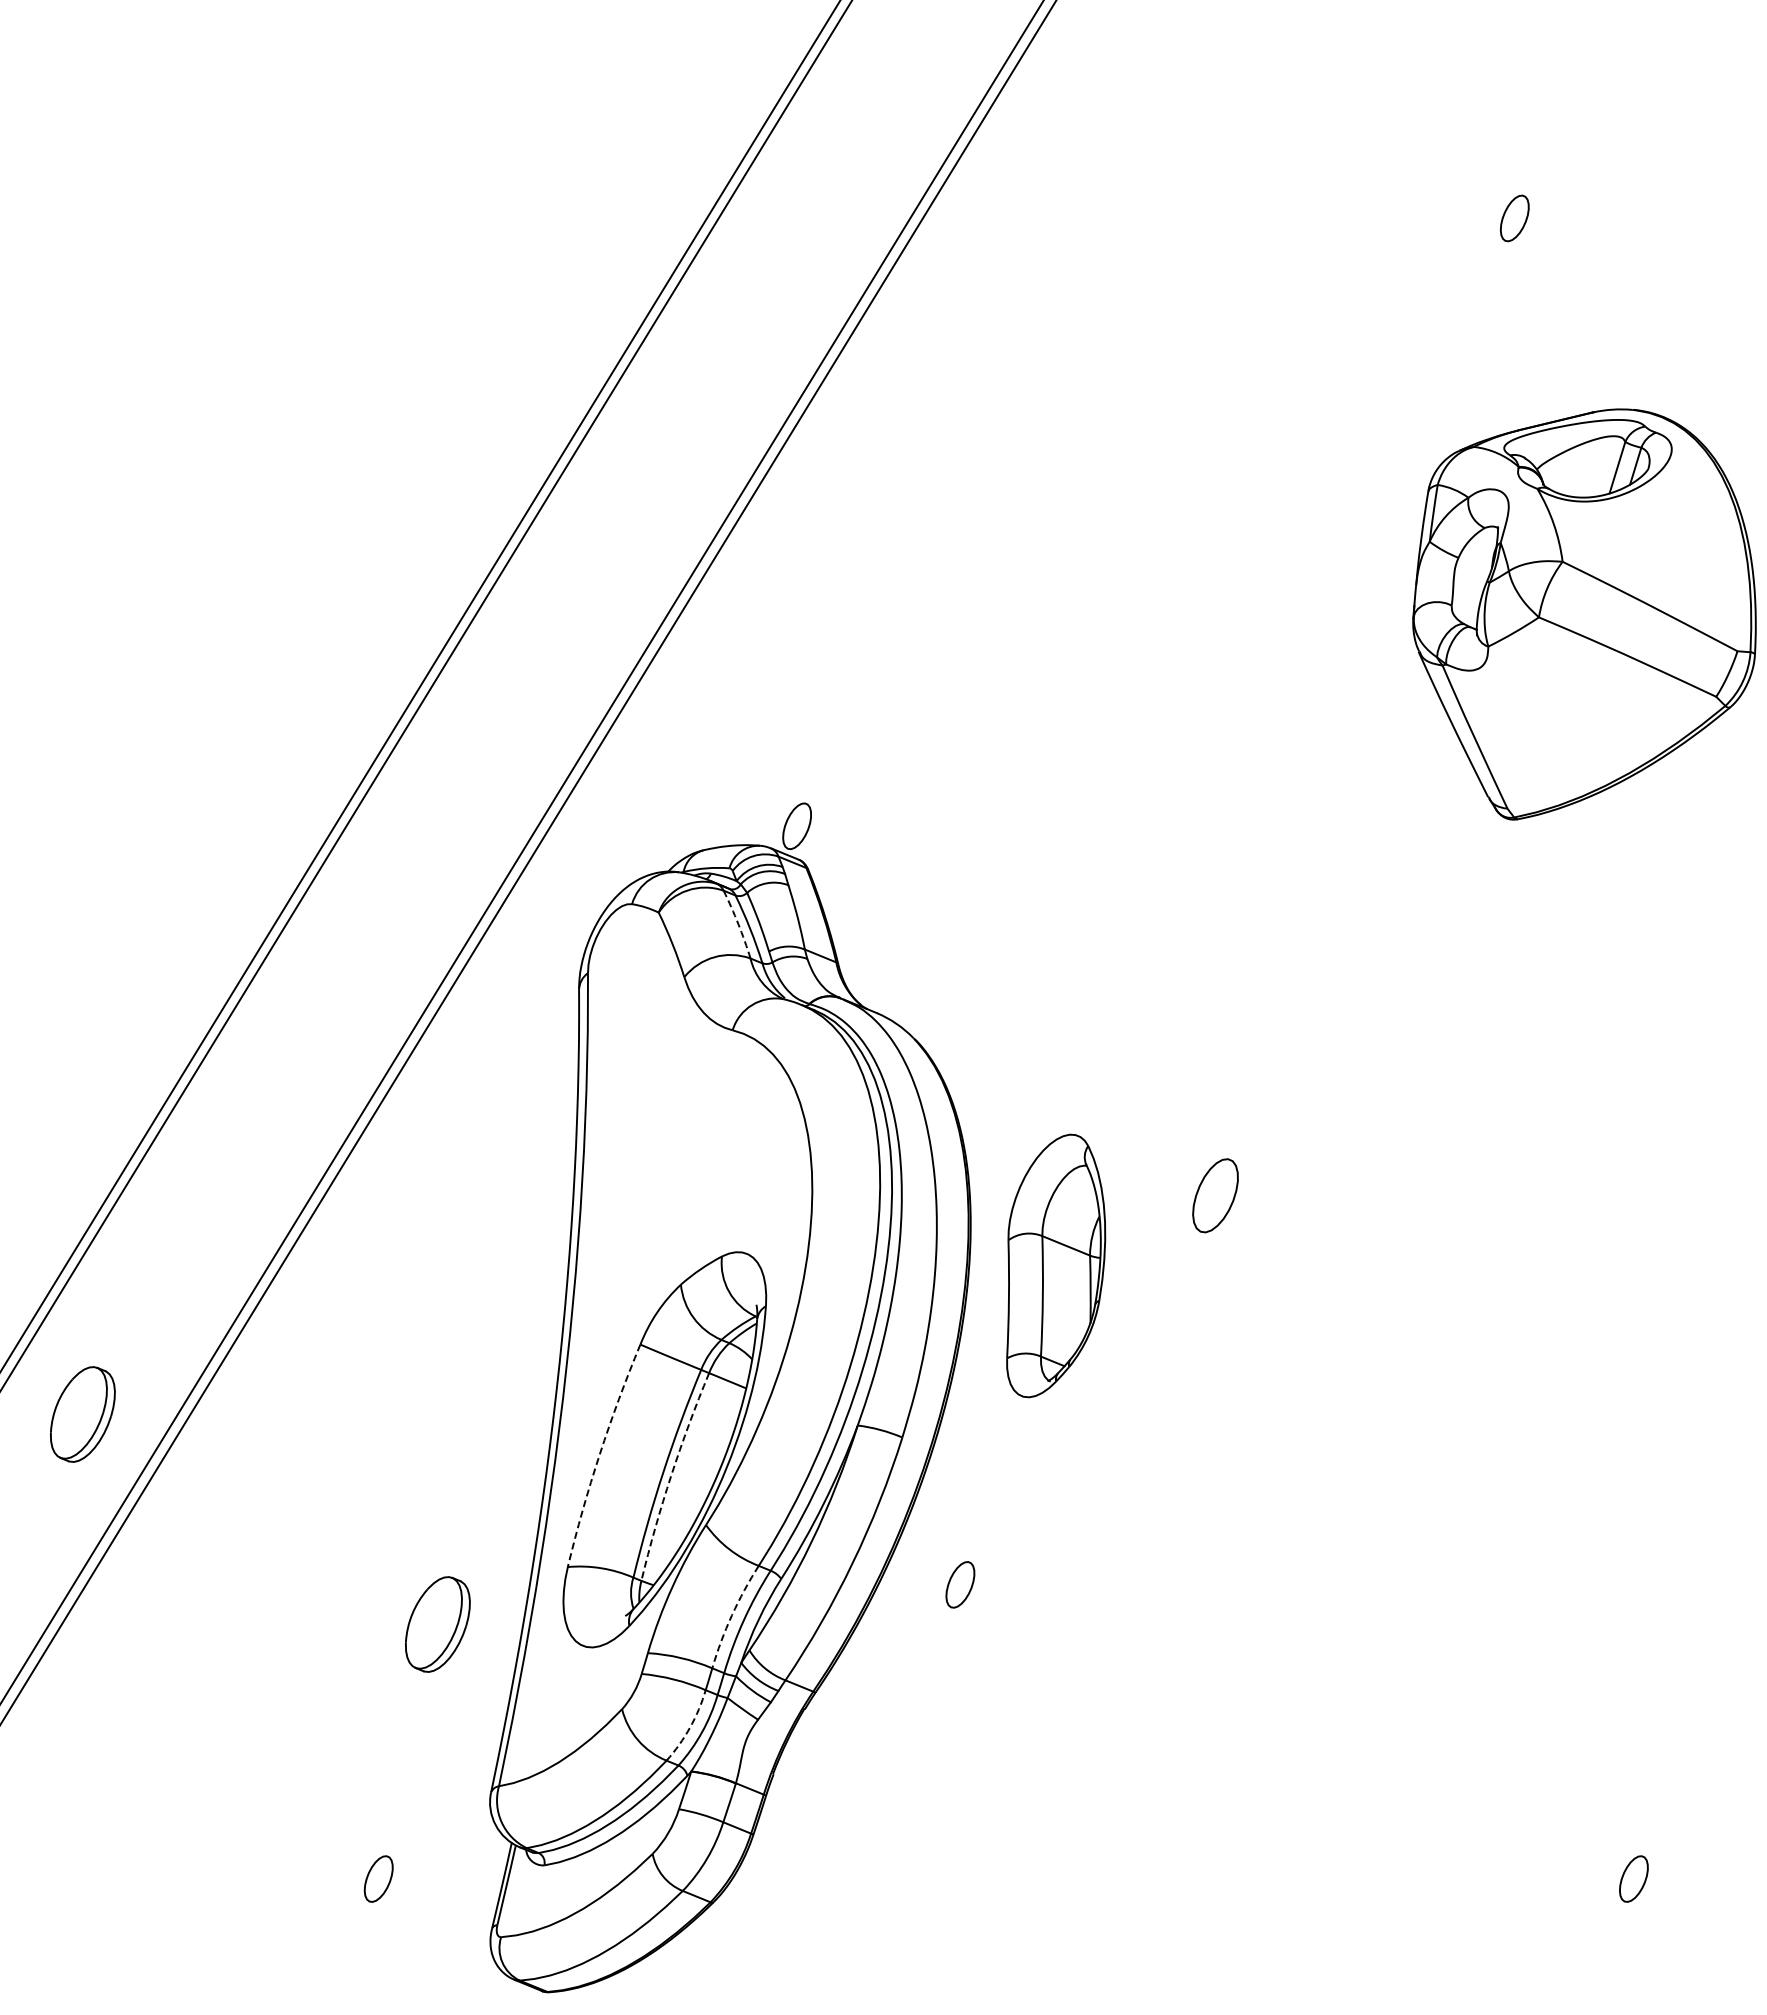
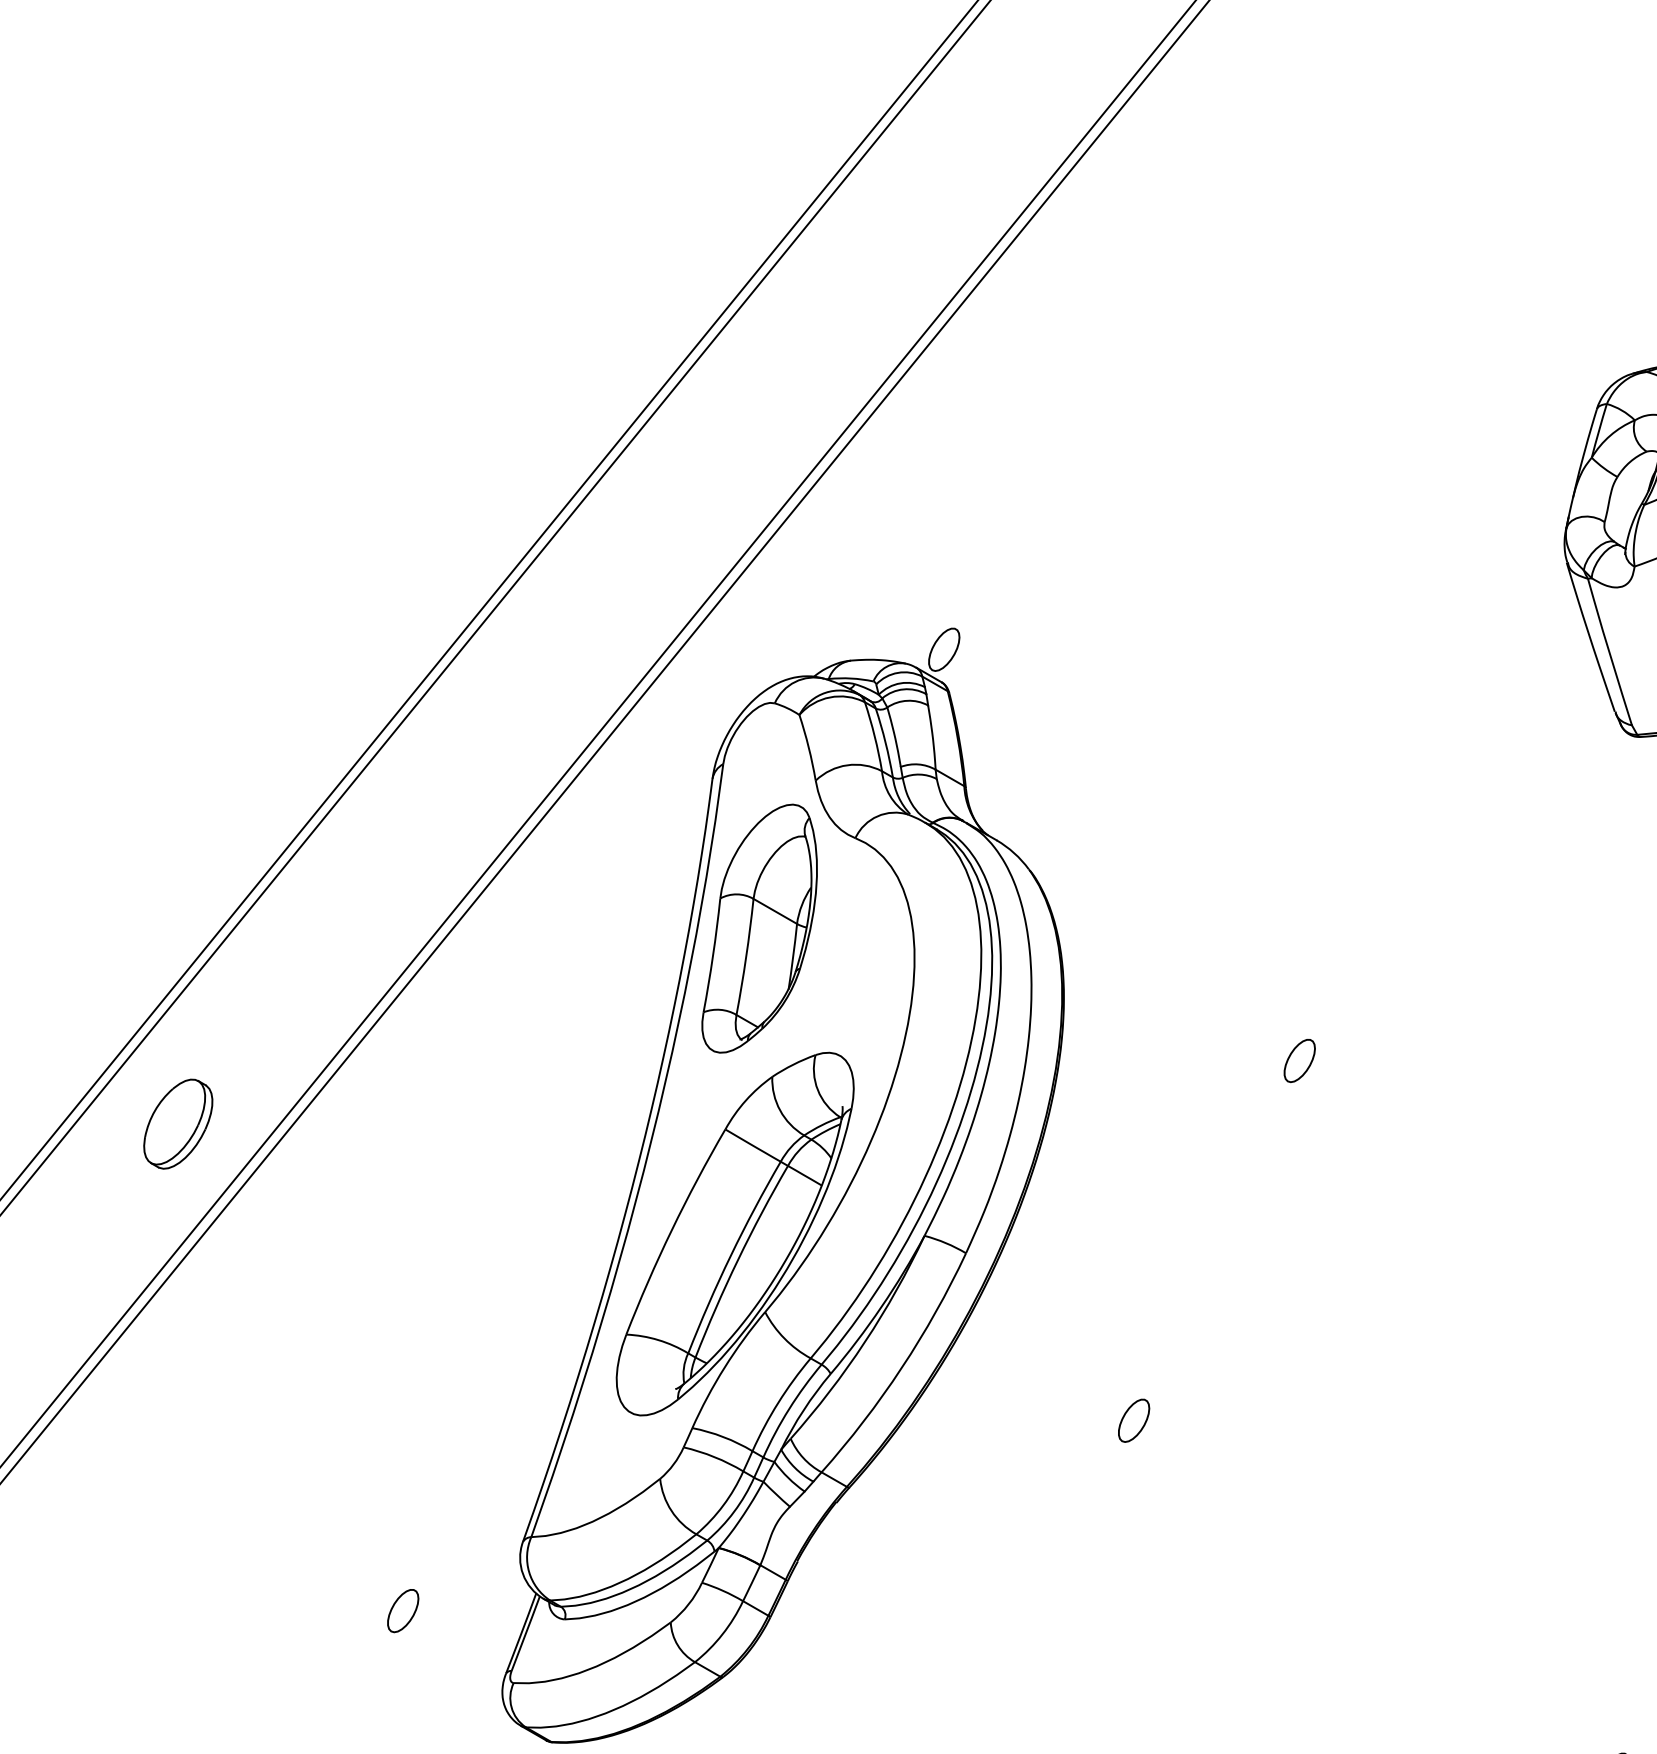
arc: (738, 924) -> (874, 736), dashed -> solid
part: (1215, 1195) -> (1299, 1060), size x0.62
part: (1056, 1265) -> (763, 929), moved
arc: (599, 1454) -> (671, 1230), dashed -> solid
arc: (671, 1475) -> (738, 1259), dashed -> solid
part: (960, 1584) -> (1134, 1420), moved
arc: (731, 1615) -> (777, 1402), dashed -> solid
part: (437, 1624) -> (493, 1373), removed
arc: (690, 1727) -> (723, 1505), dashed -> solid

